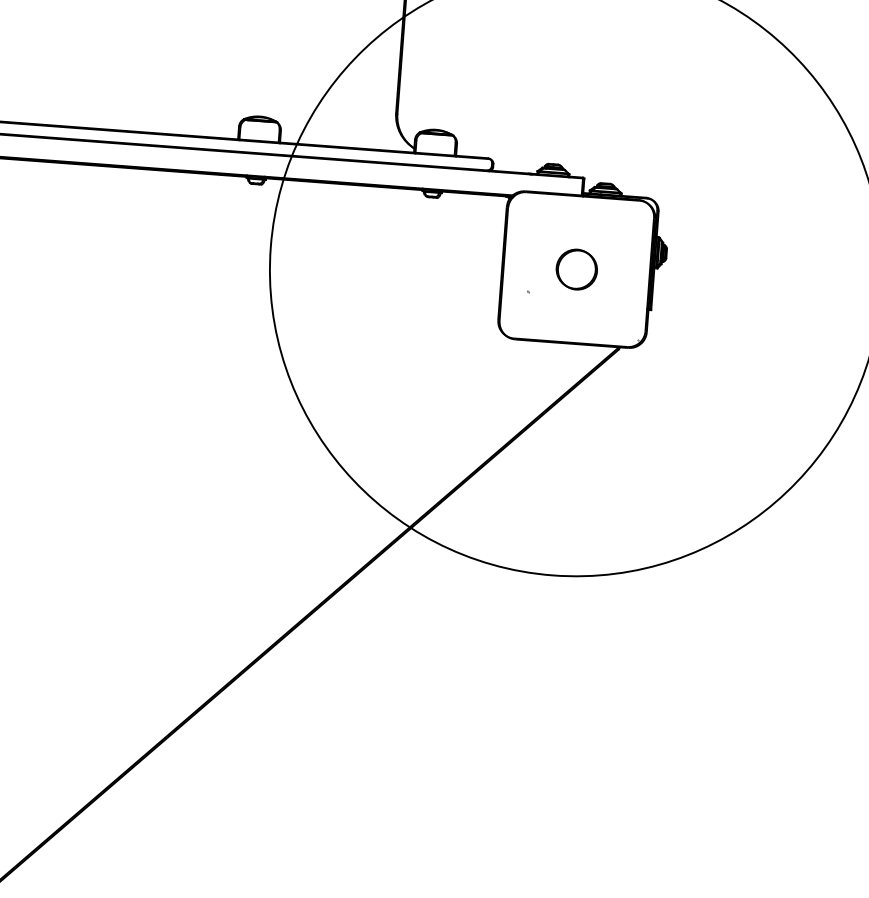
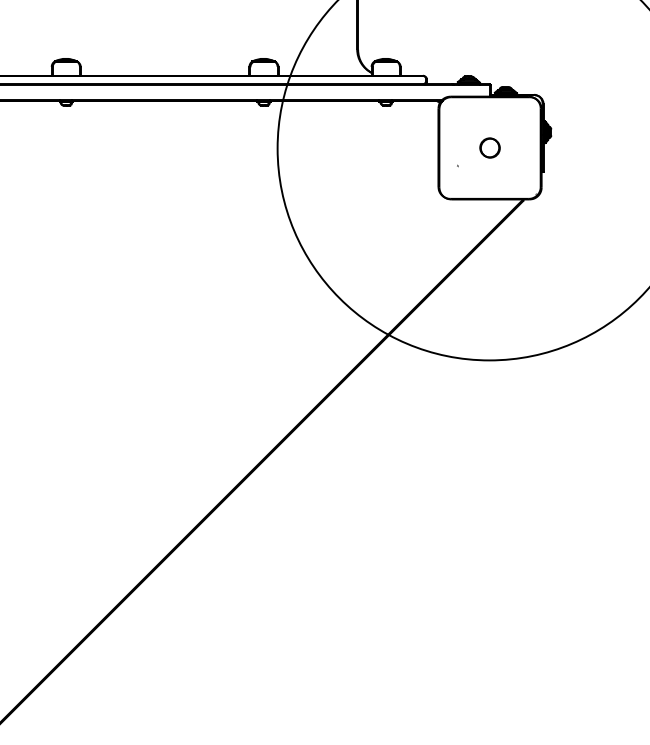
circle: (576, 268) -> (489, 147), size x0.7

